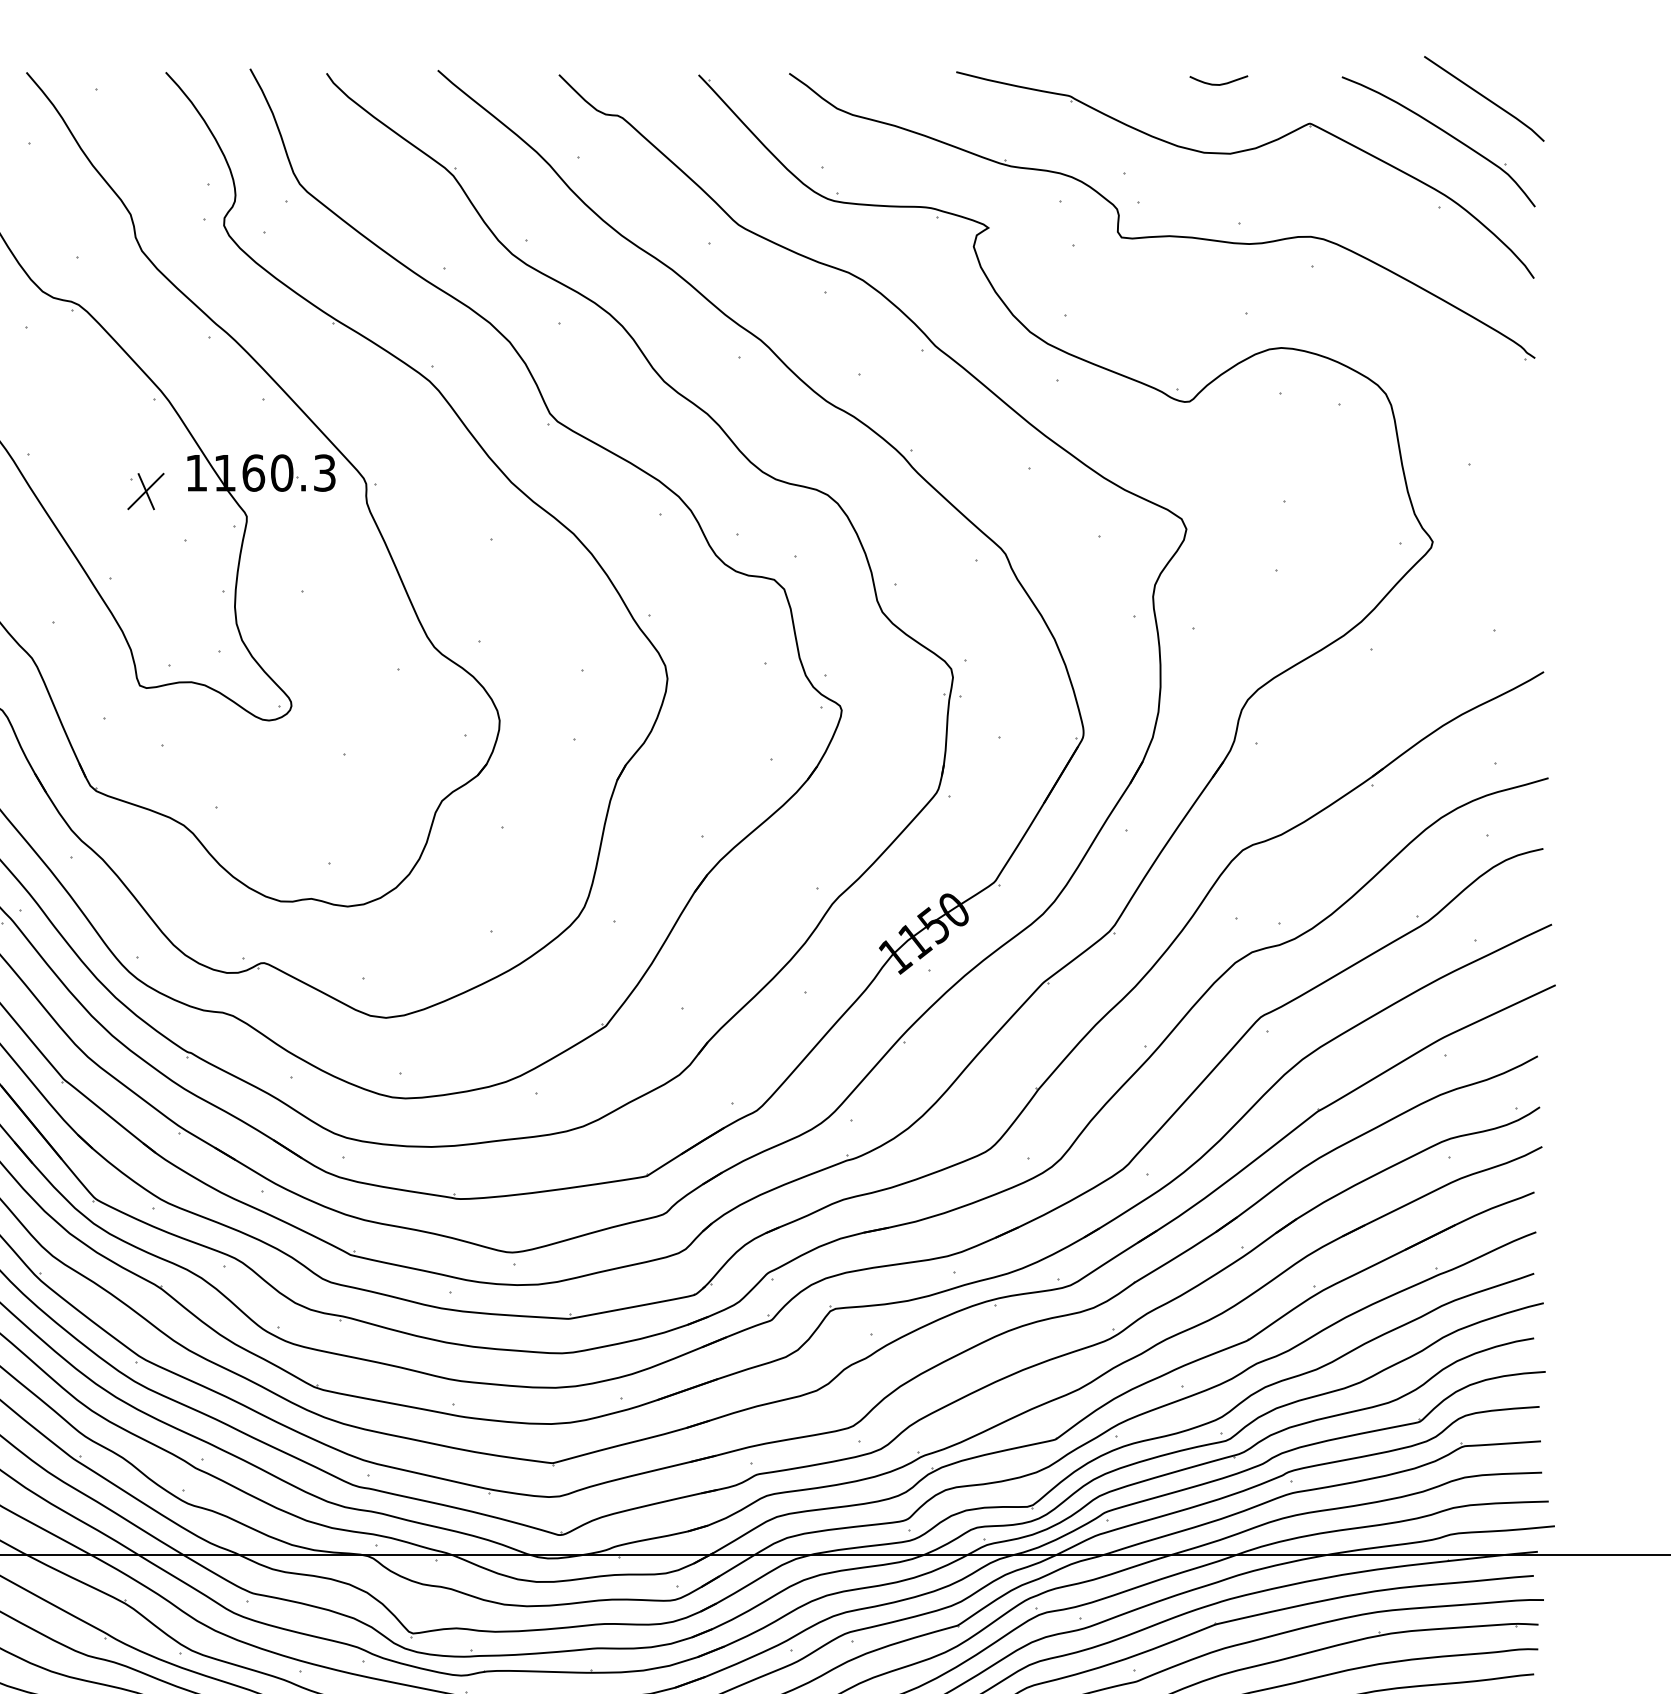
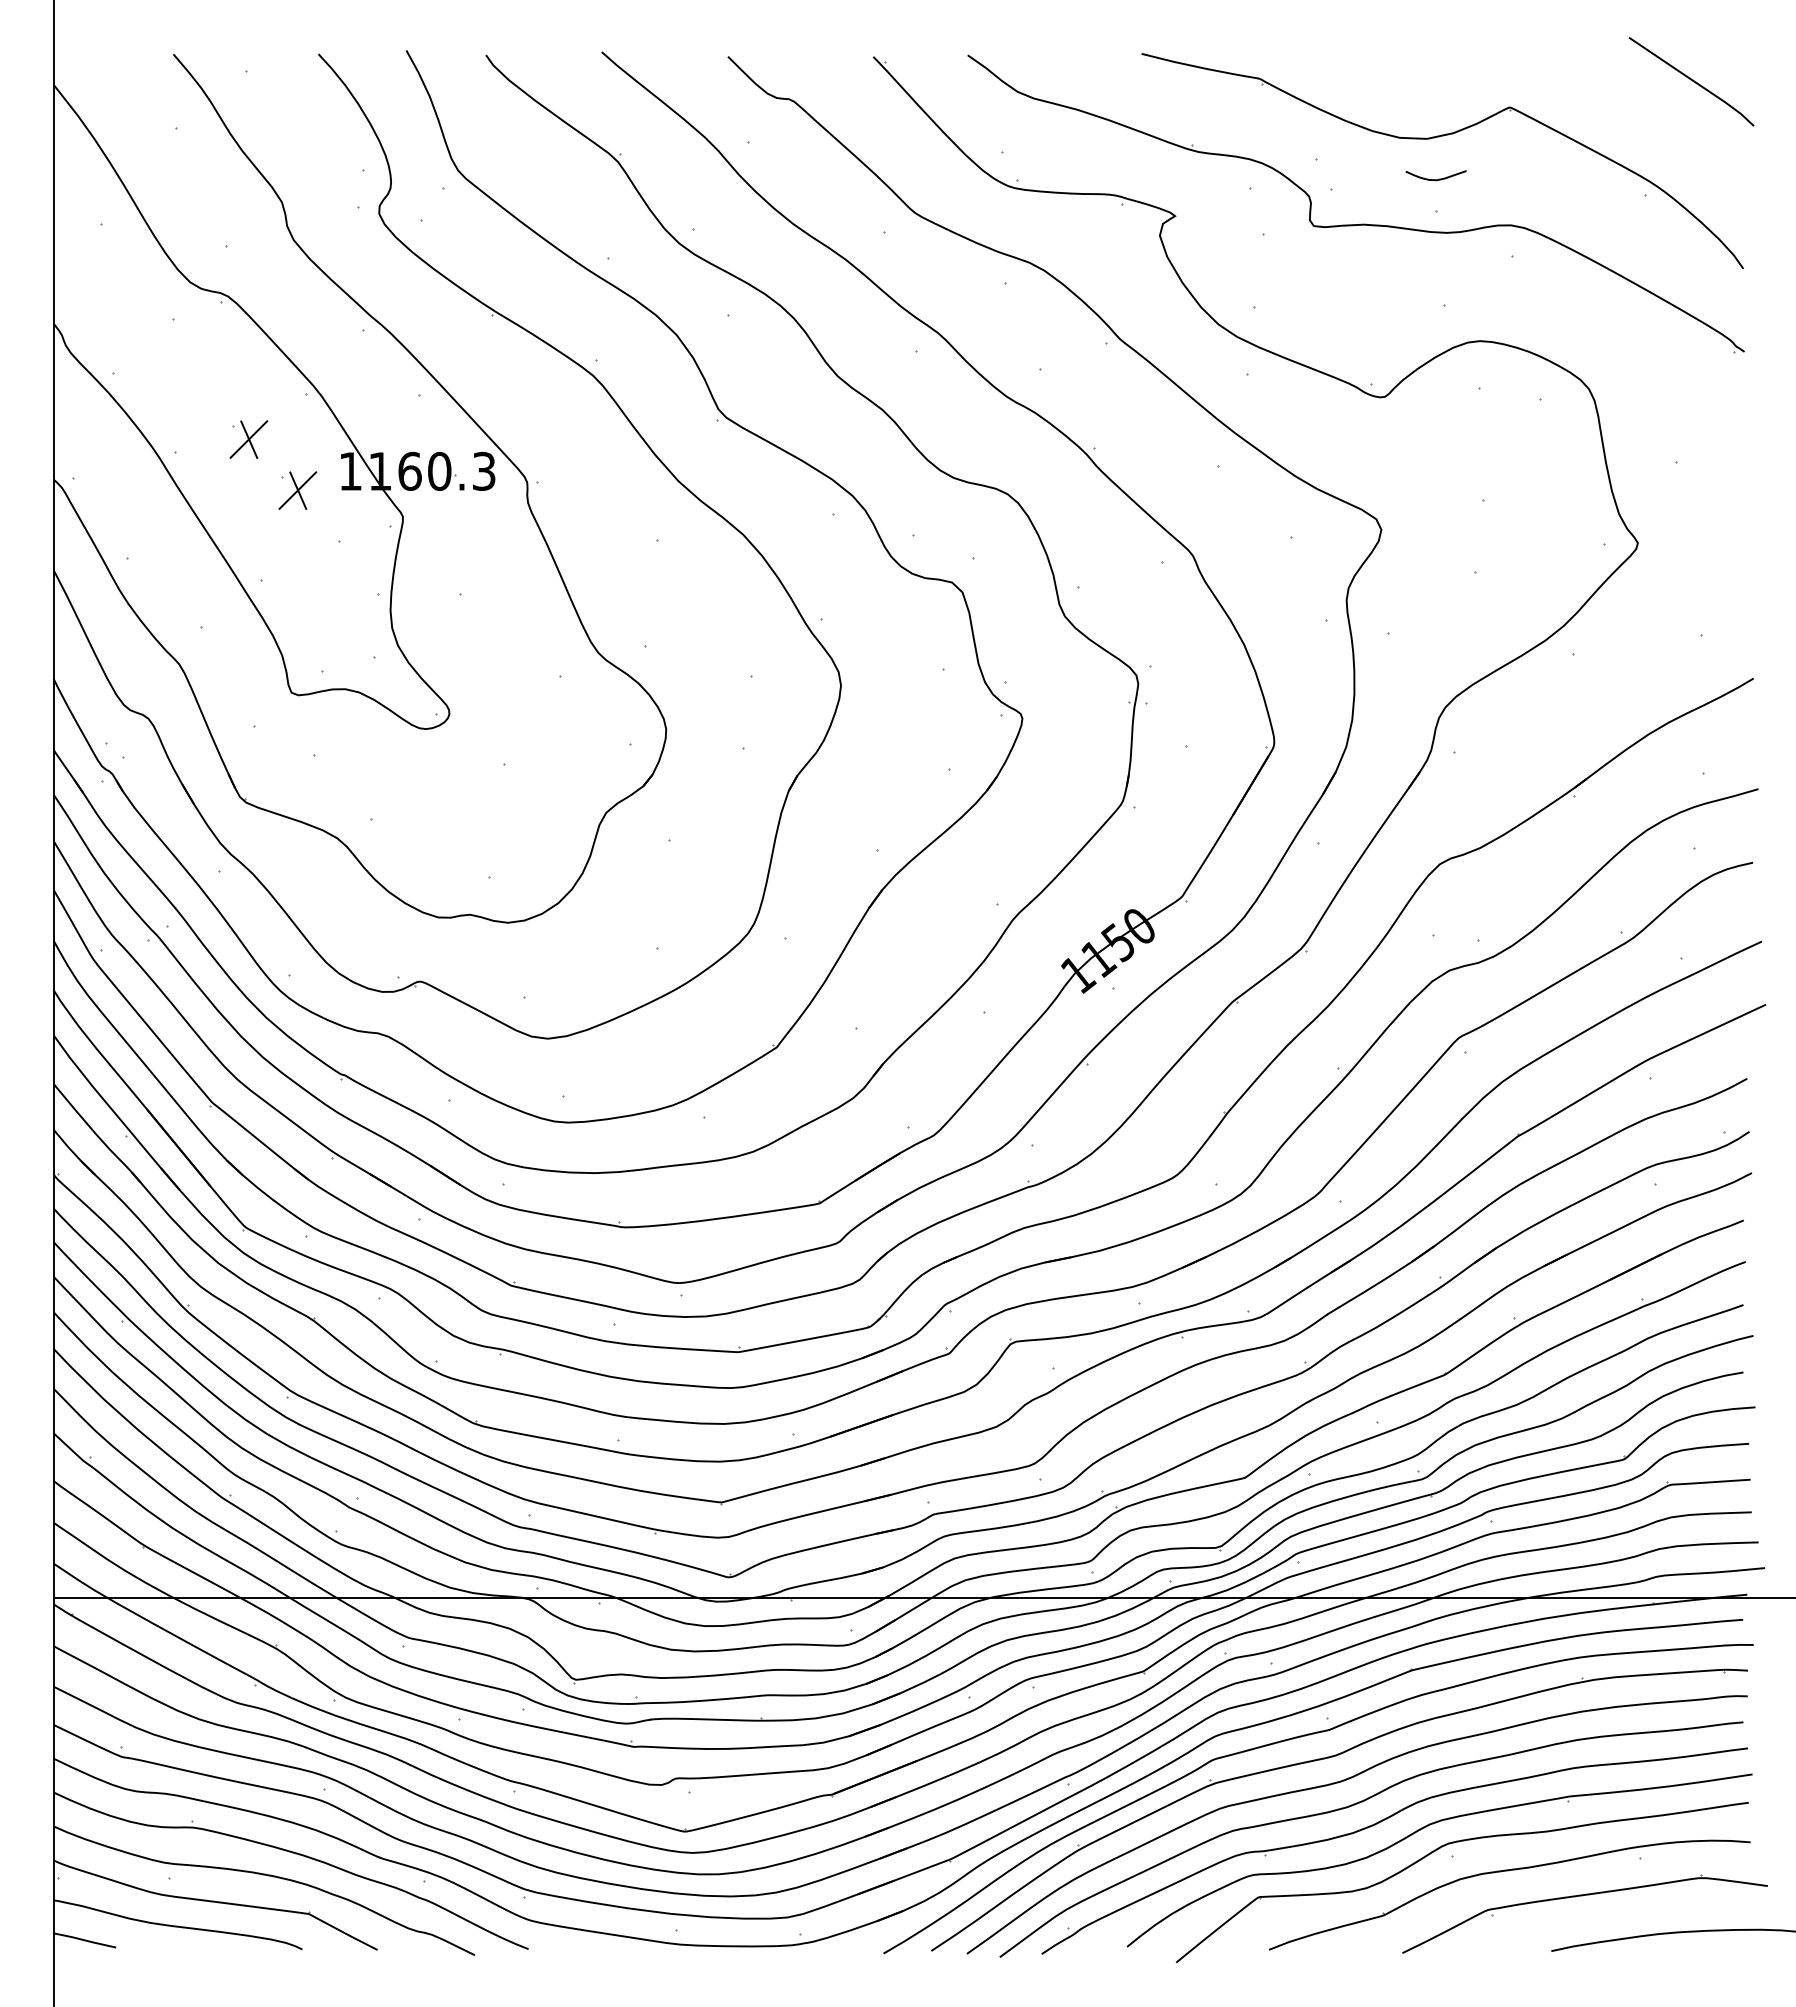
curve: (1218, 84) -> (1435, 179), moved
part: (1444, 133) -> (1650, 117), removed
part: (98, 442) -> (248, 439), added

